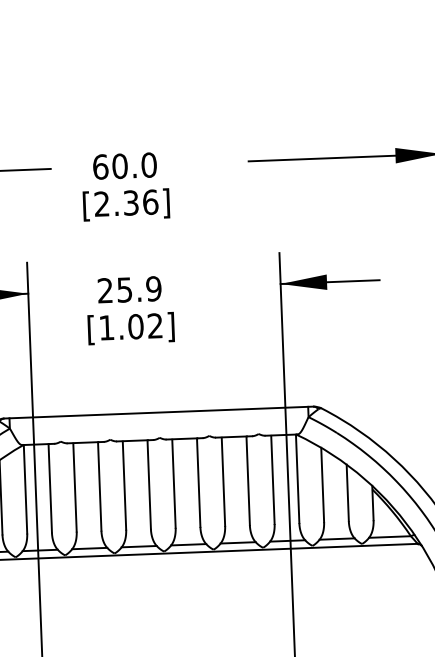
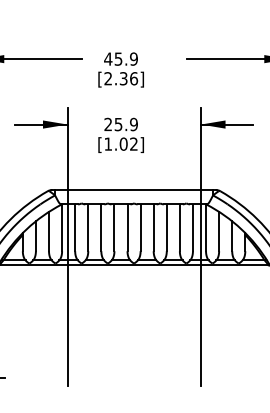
text: (123, 164) -> (120, 58), 60.0 -> 45.9

